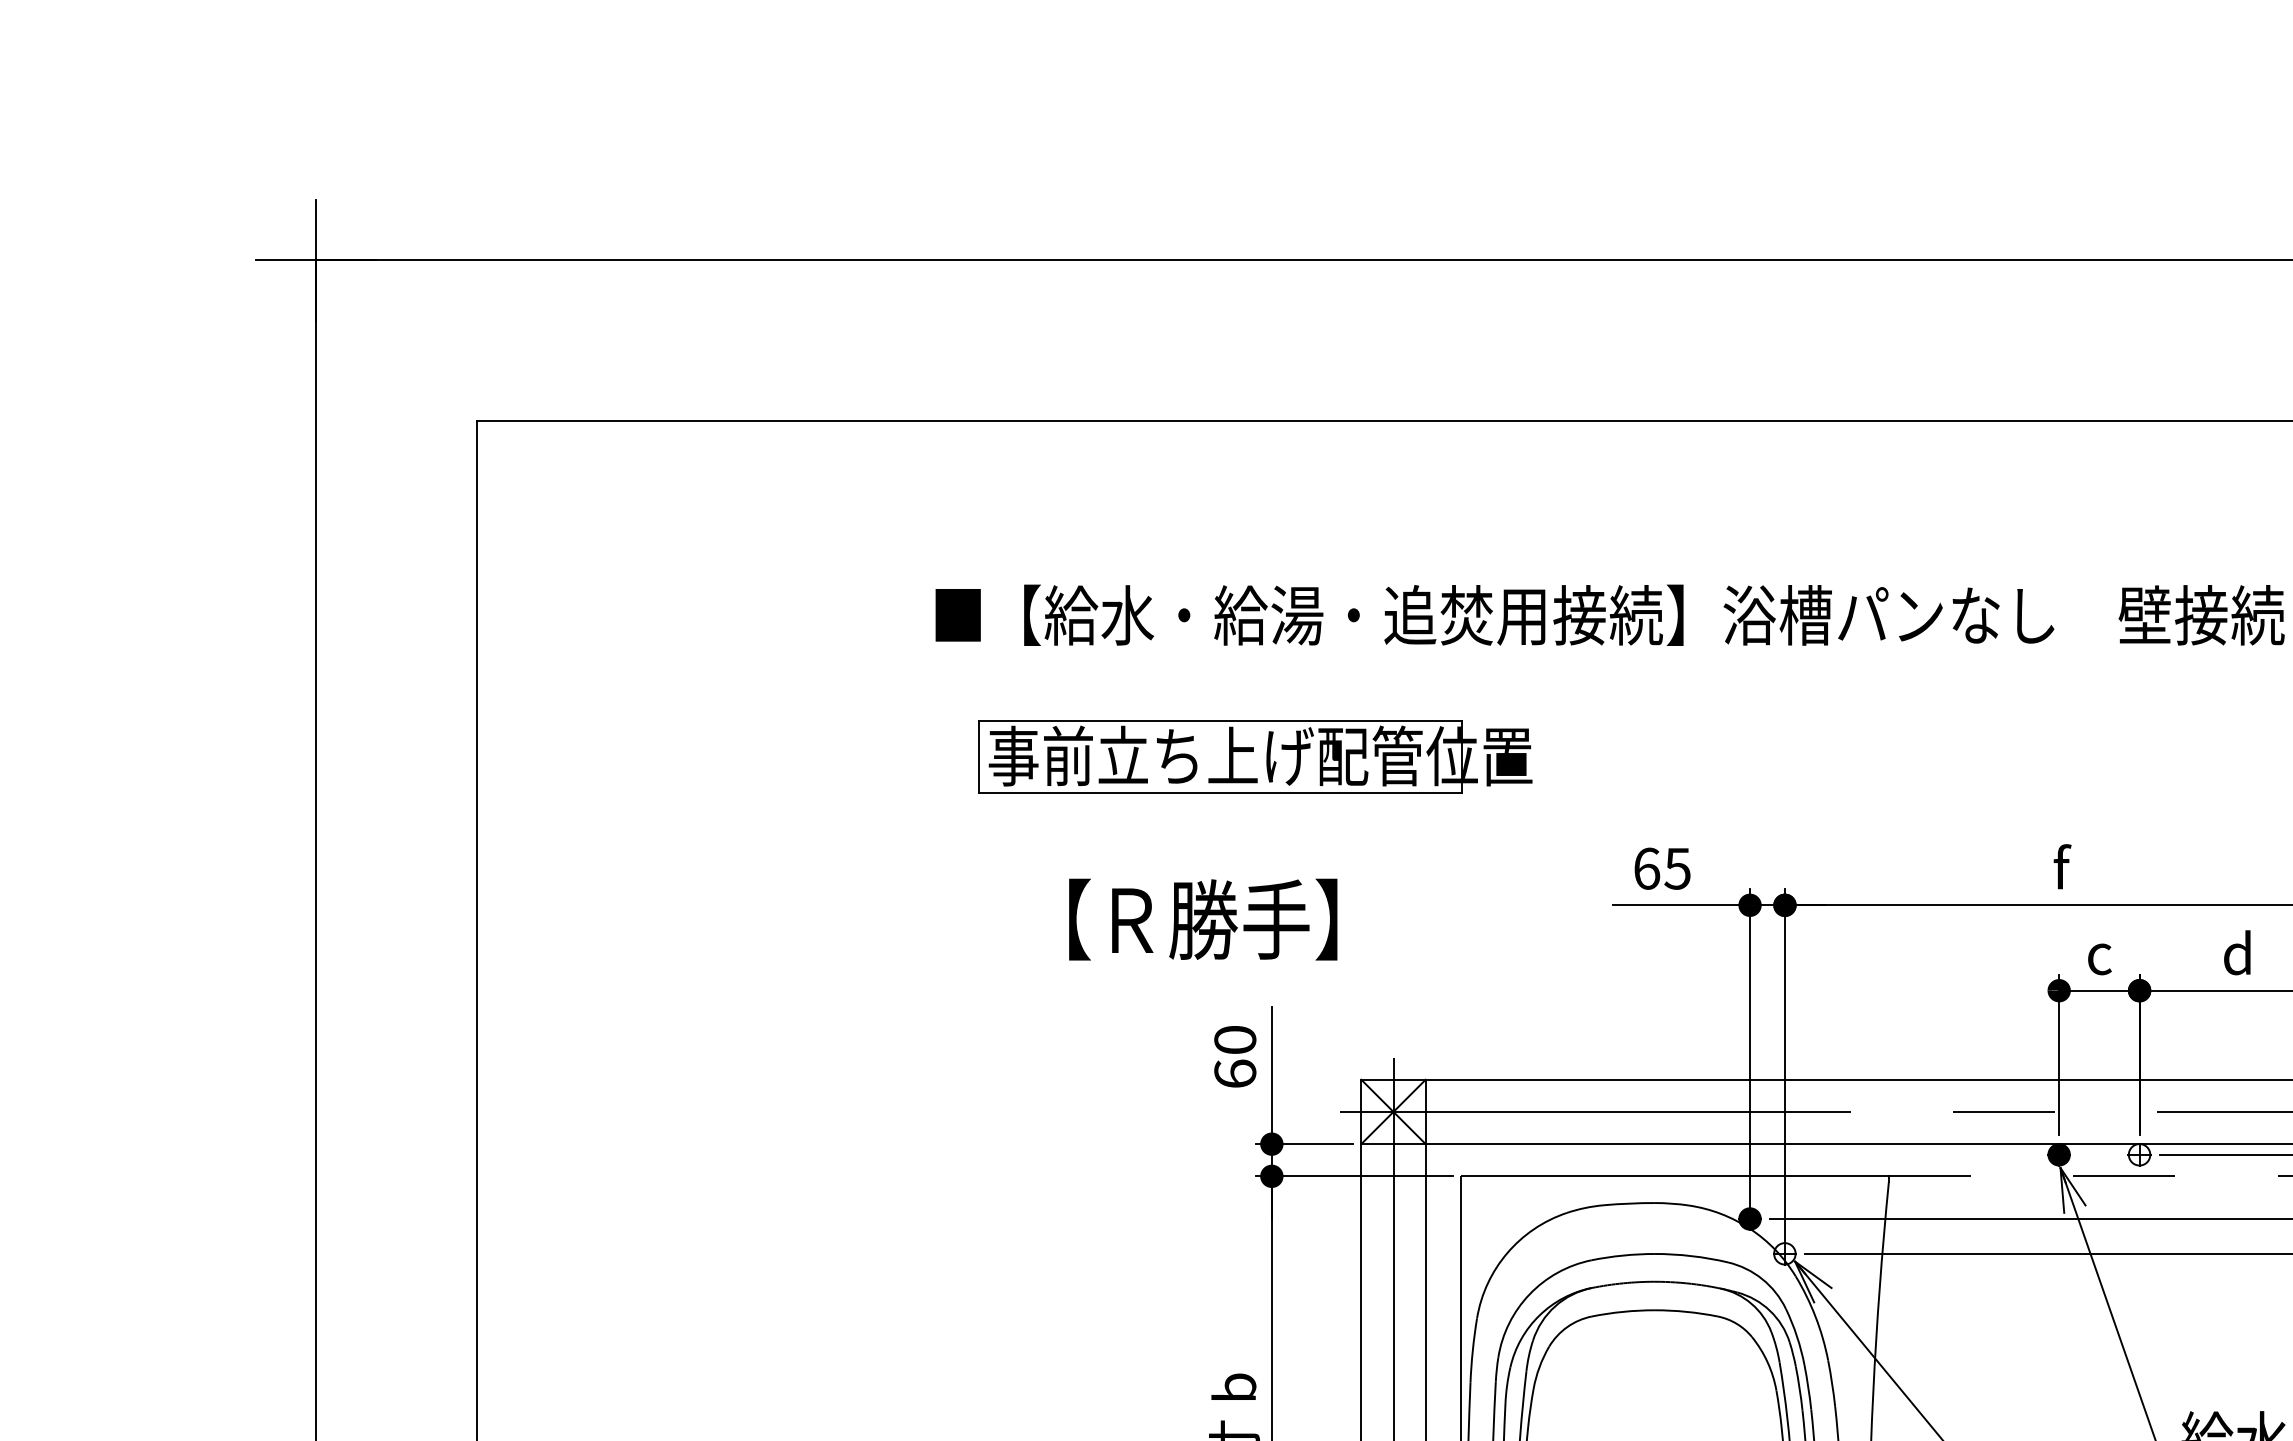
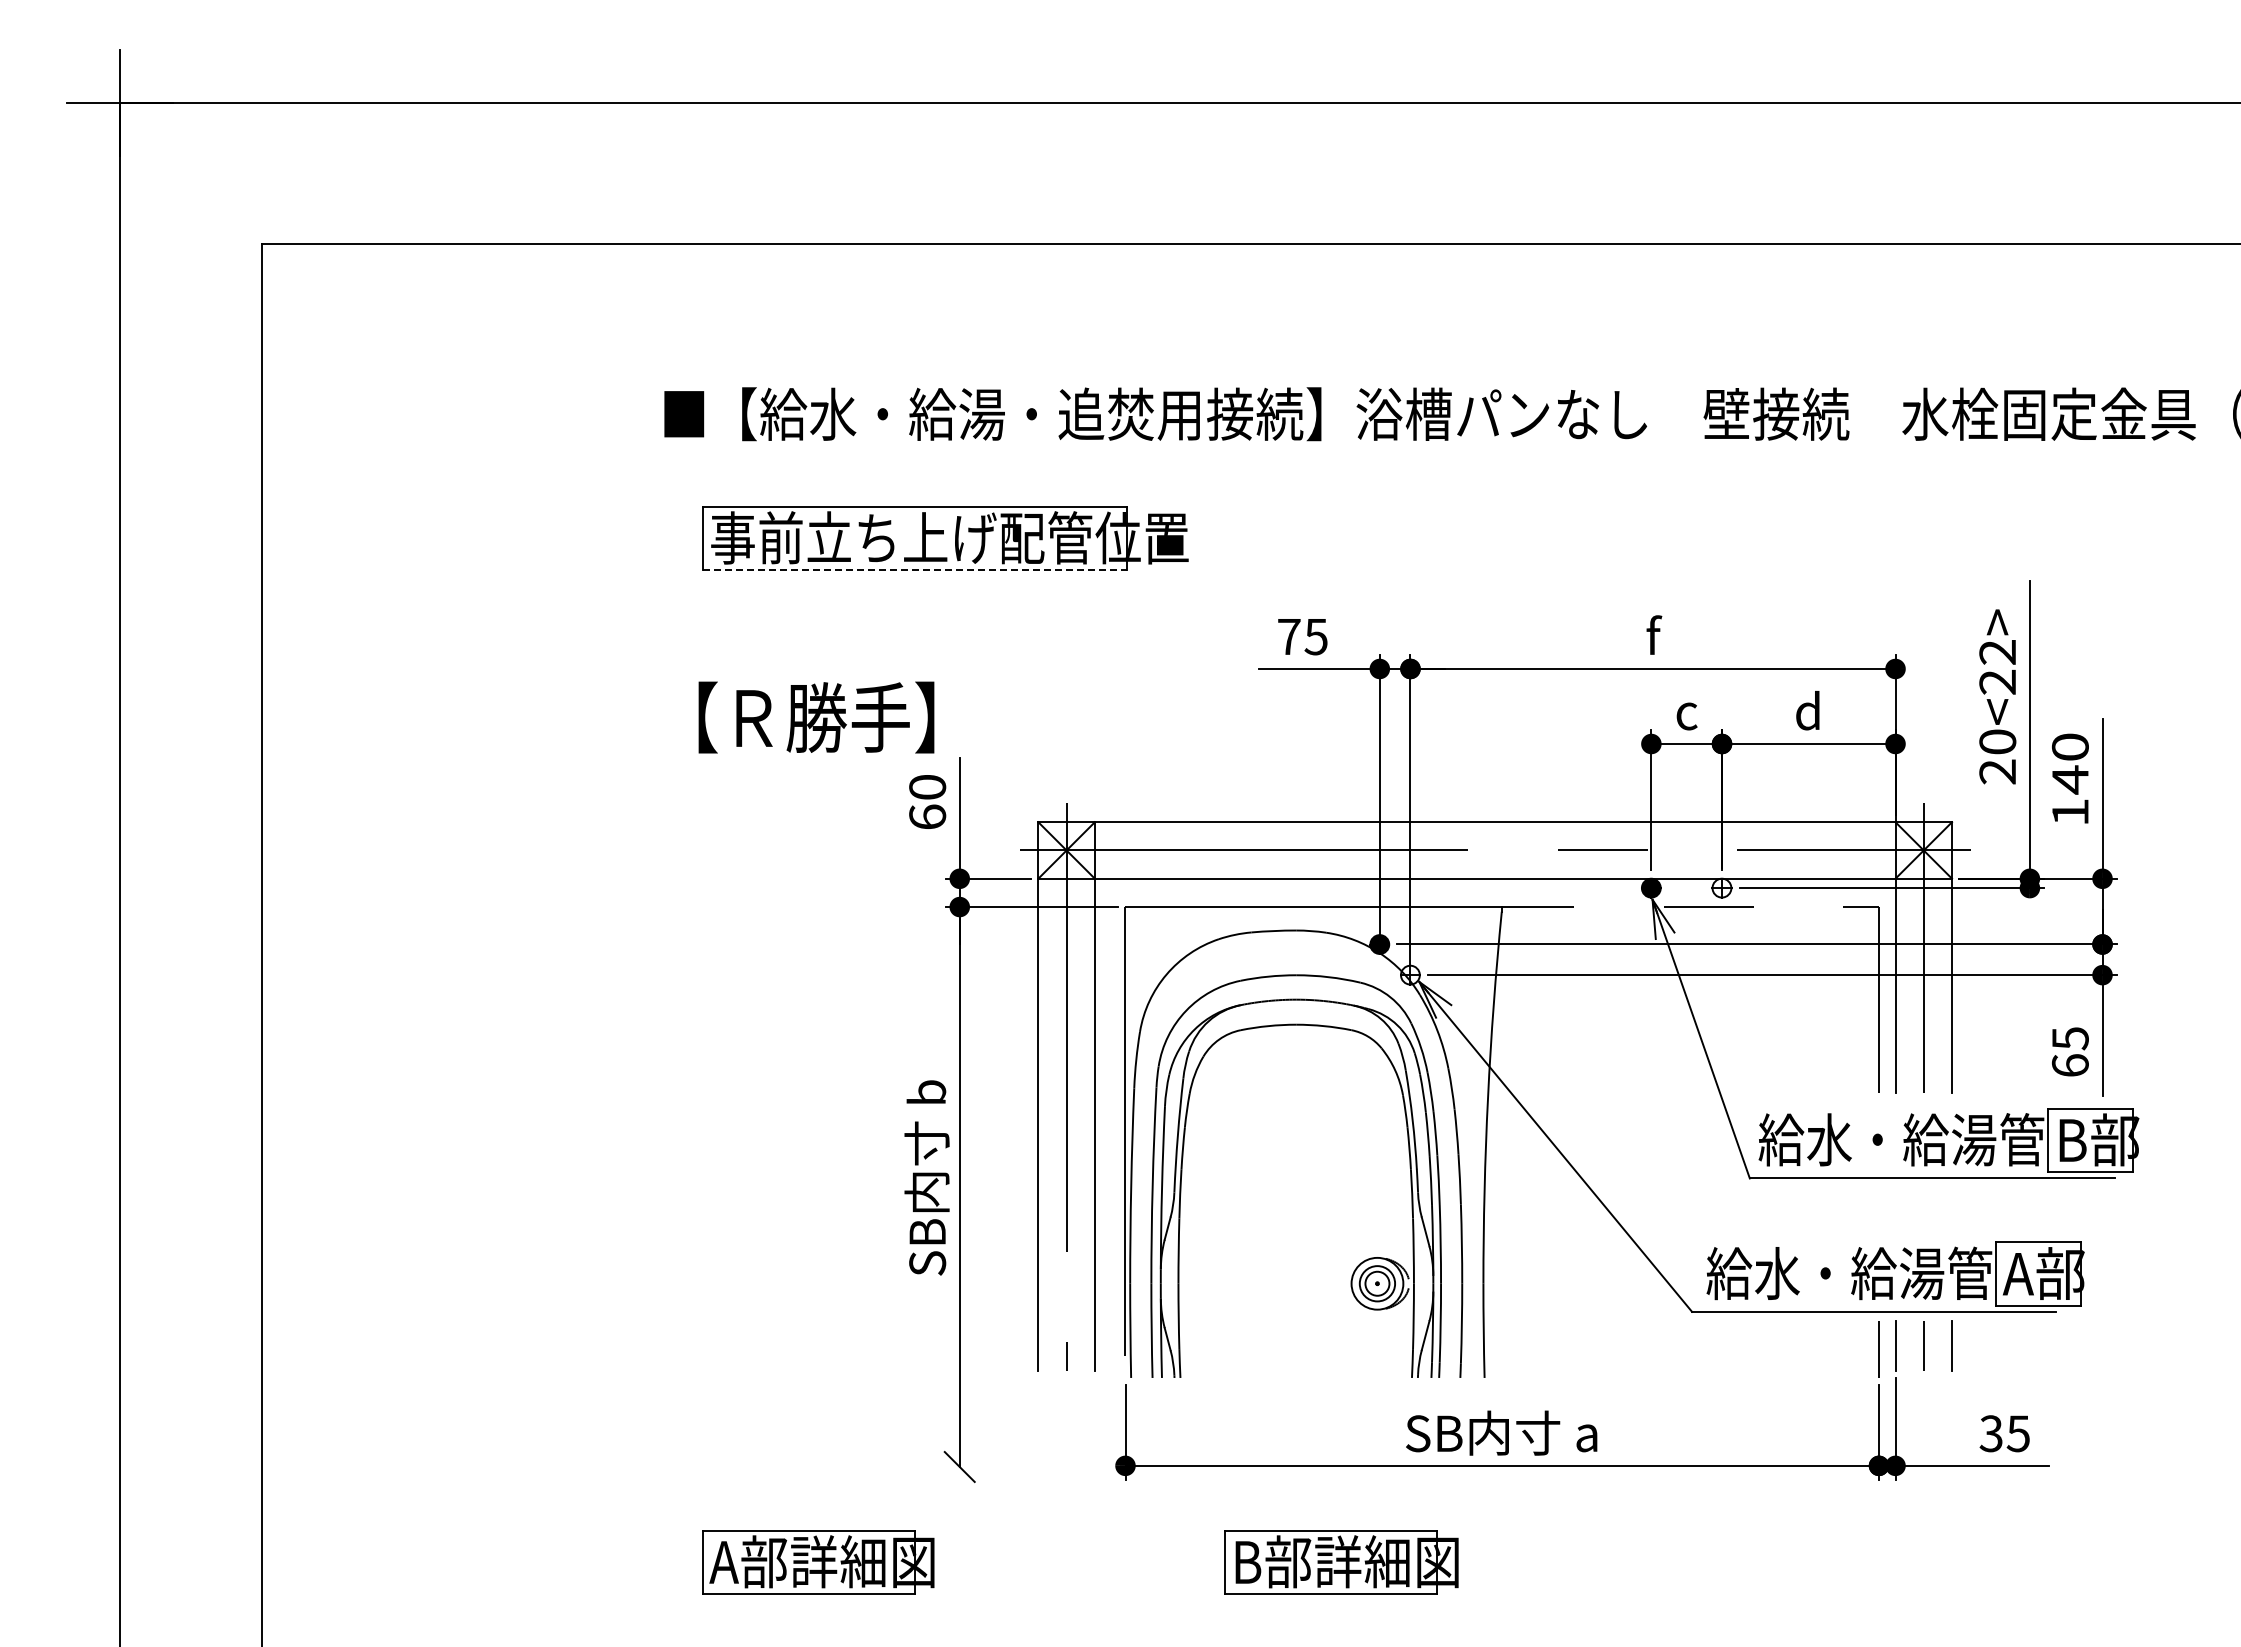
line: (1220, 793) -> (914, 570), solid -> dashed
text: (1647, 868) -> (1289, 636), 65 -> 75
text: (1203, 919) -> (816, 717), moved

